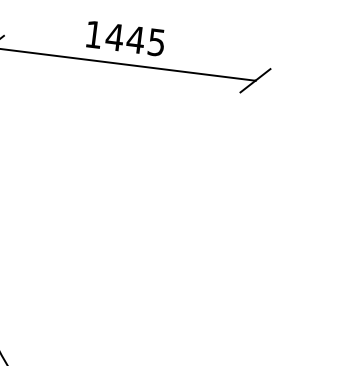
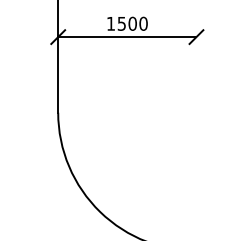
text: (135, 39) -> (132, 23), 1445 -> 1500

